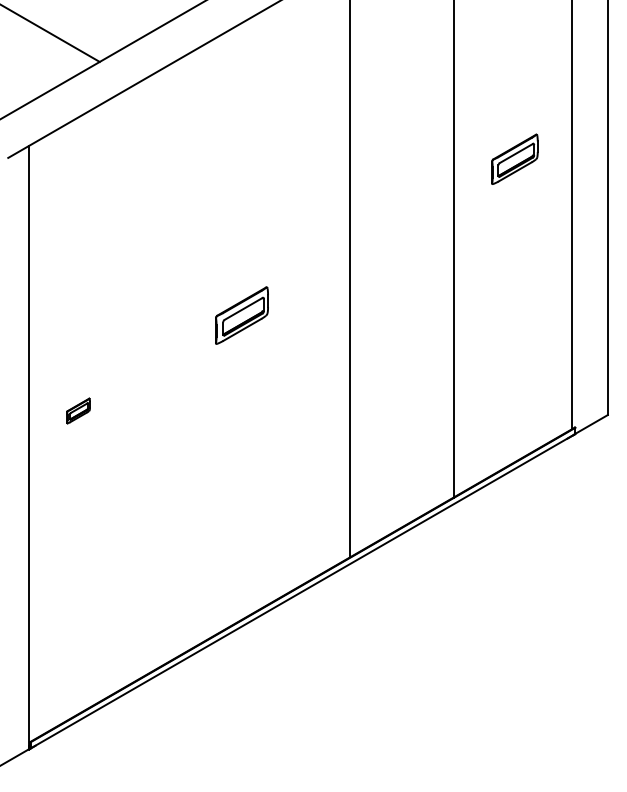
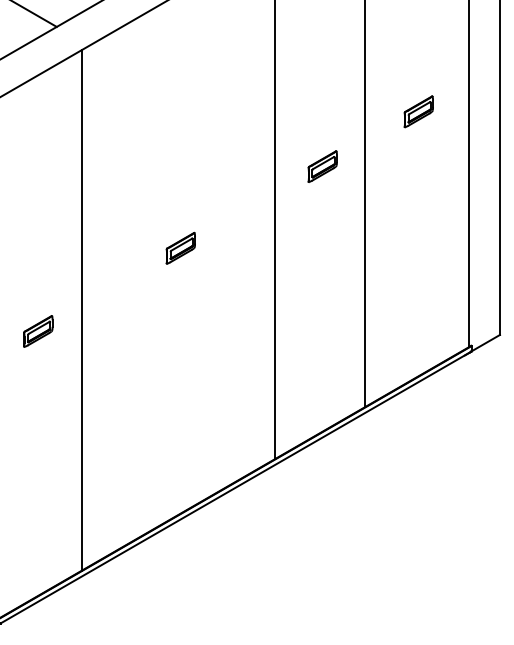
part: (514, 158) -> (418, 111), size x0.71
part: (404, 221) -> (322, 166), added
part: (241, 315) -> (180, 248), size x0.62
line: (128, 386) -> (81, 310), added
part: (78, 410) -> (38, 330), size x1.43

